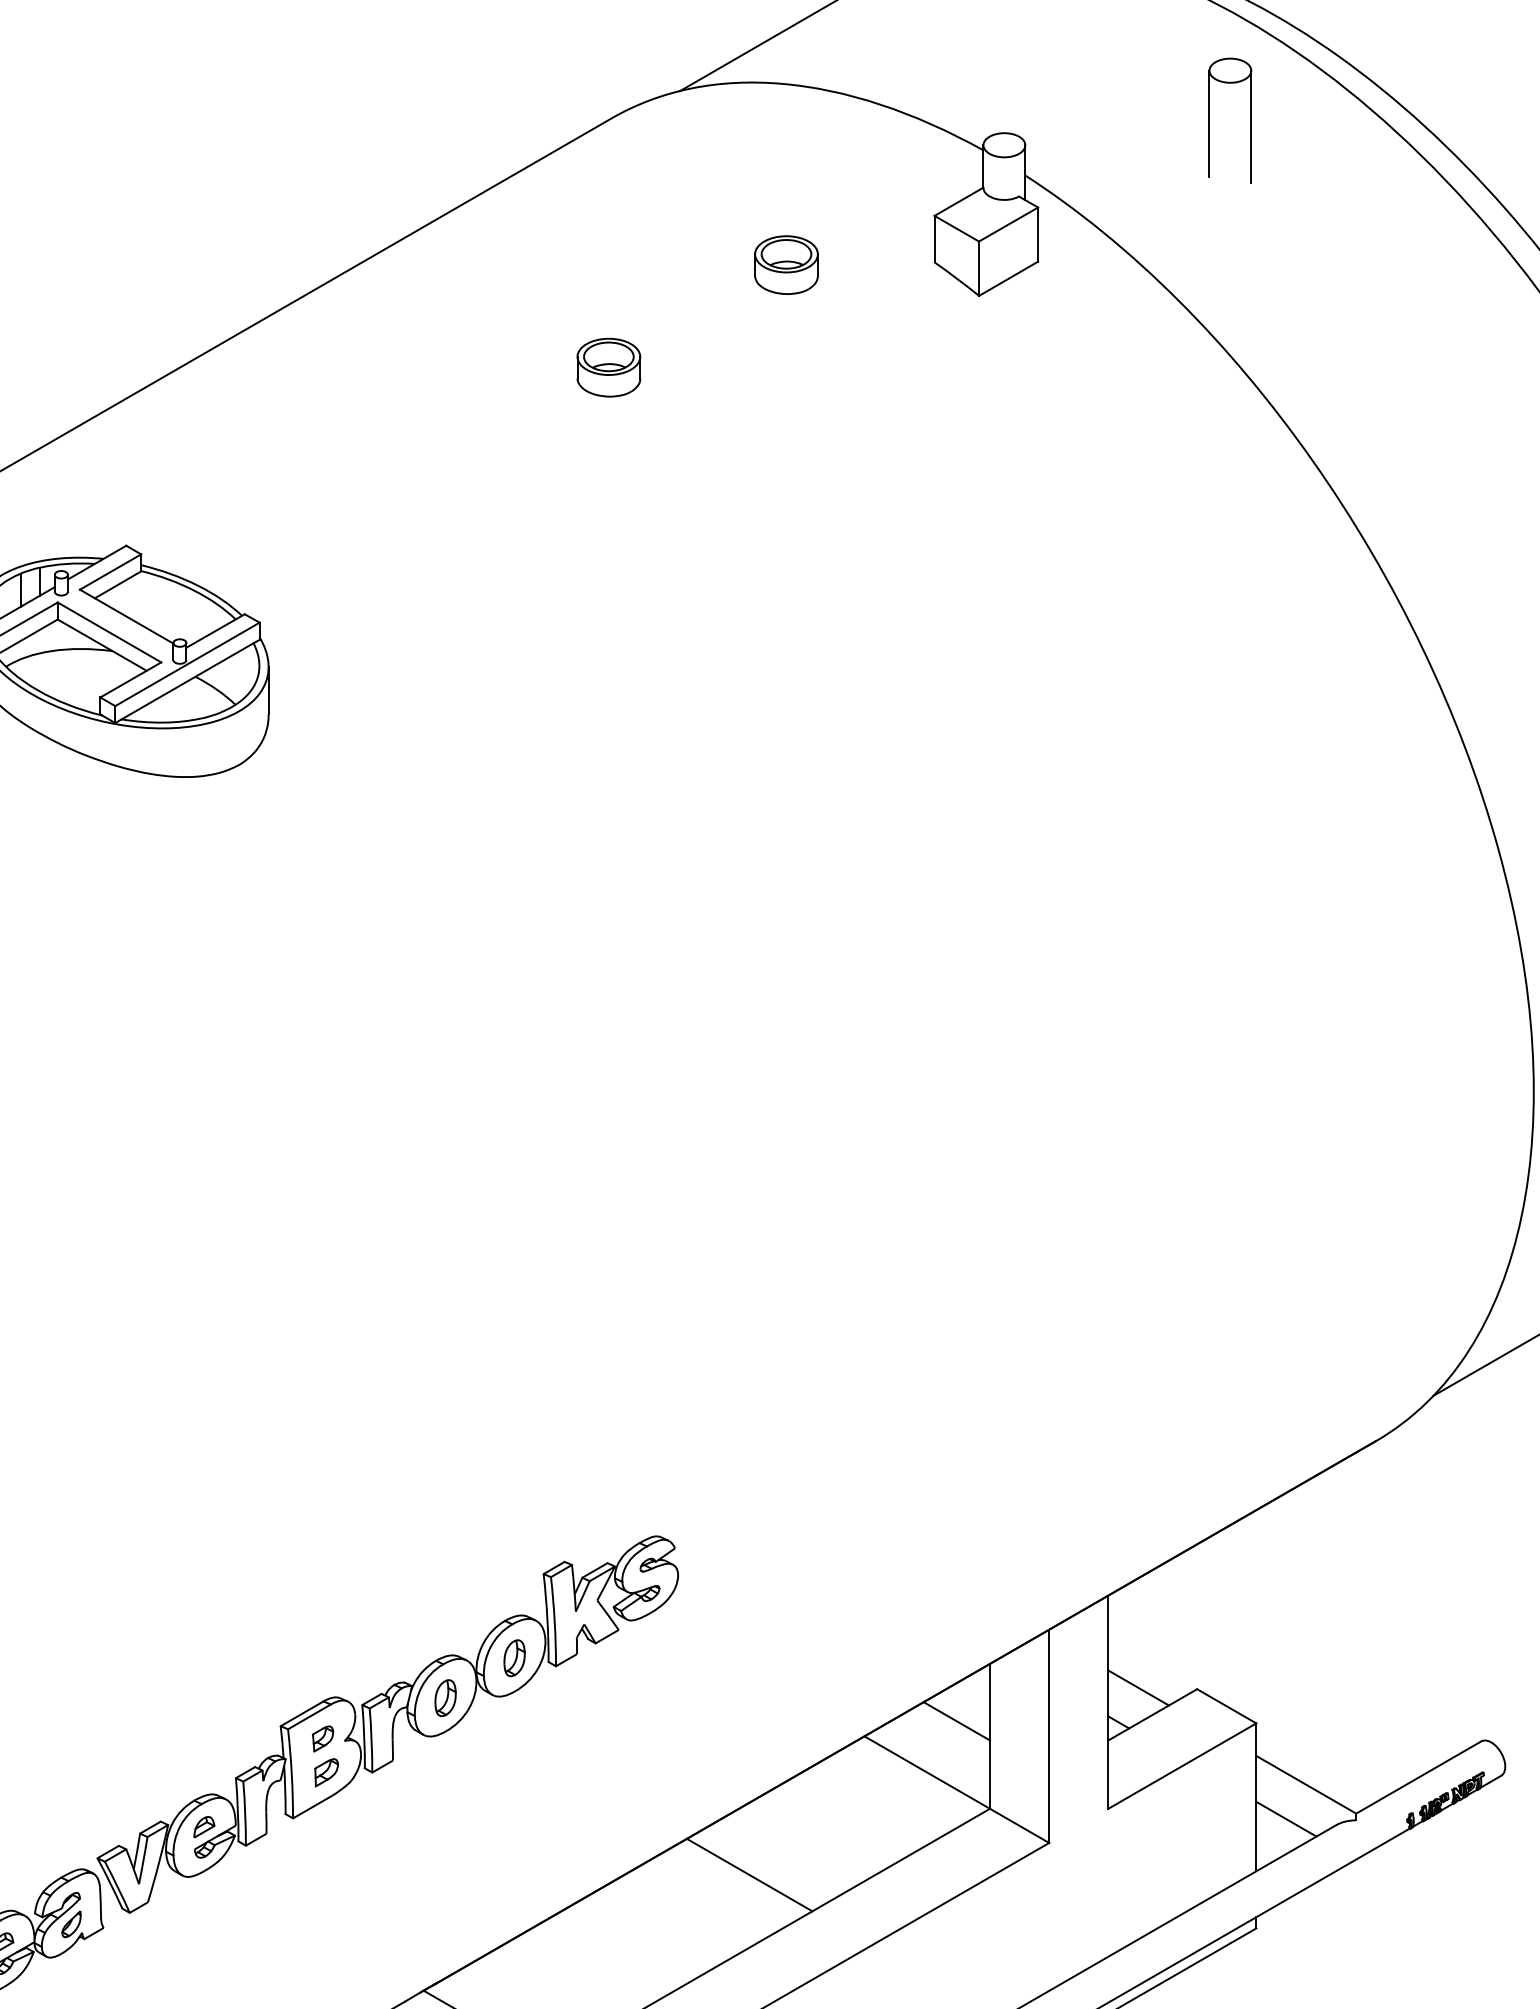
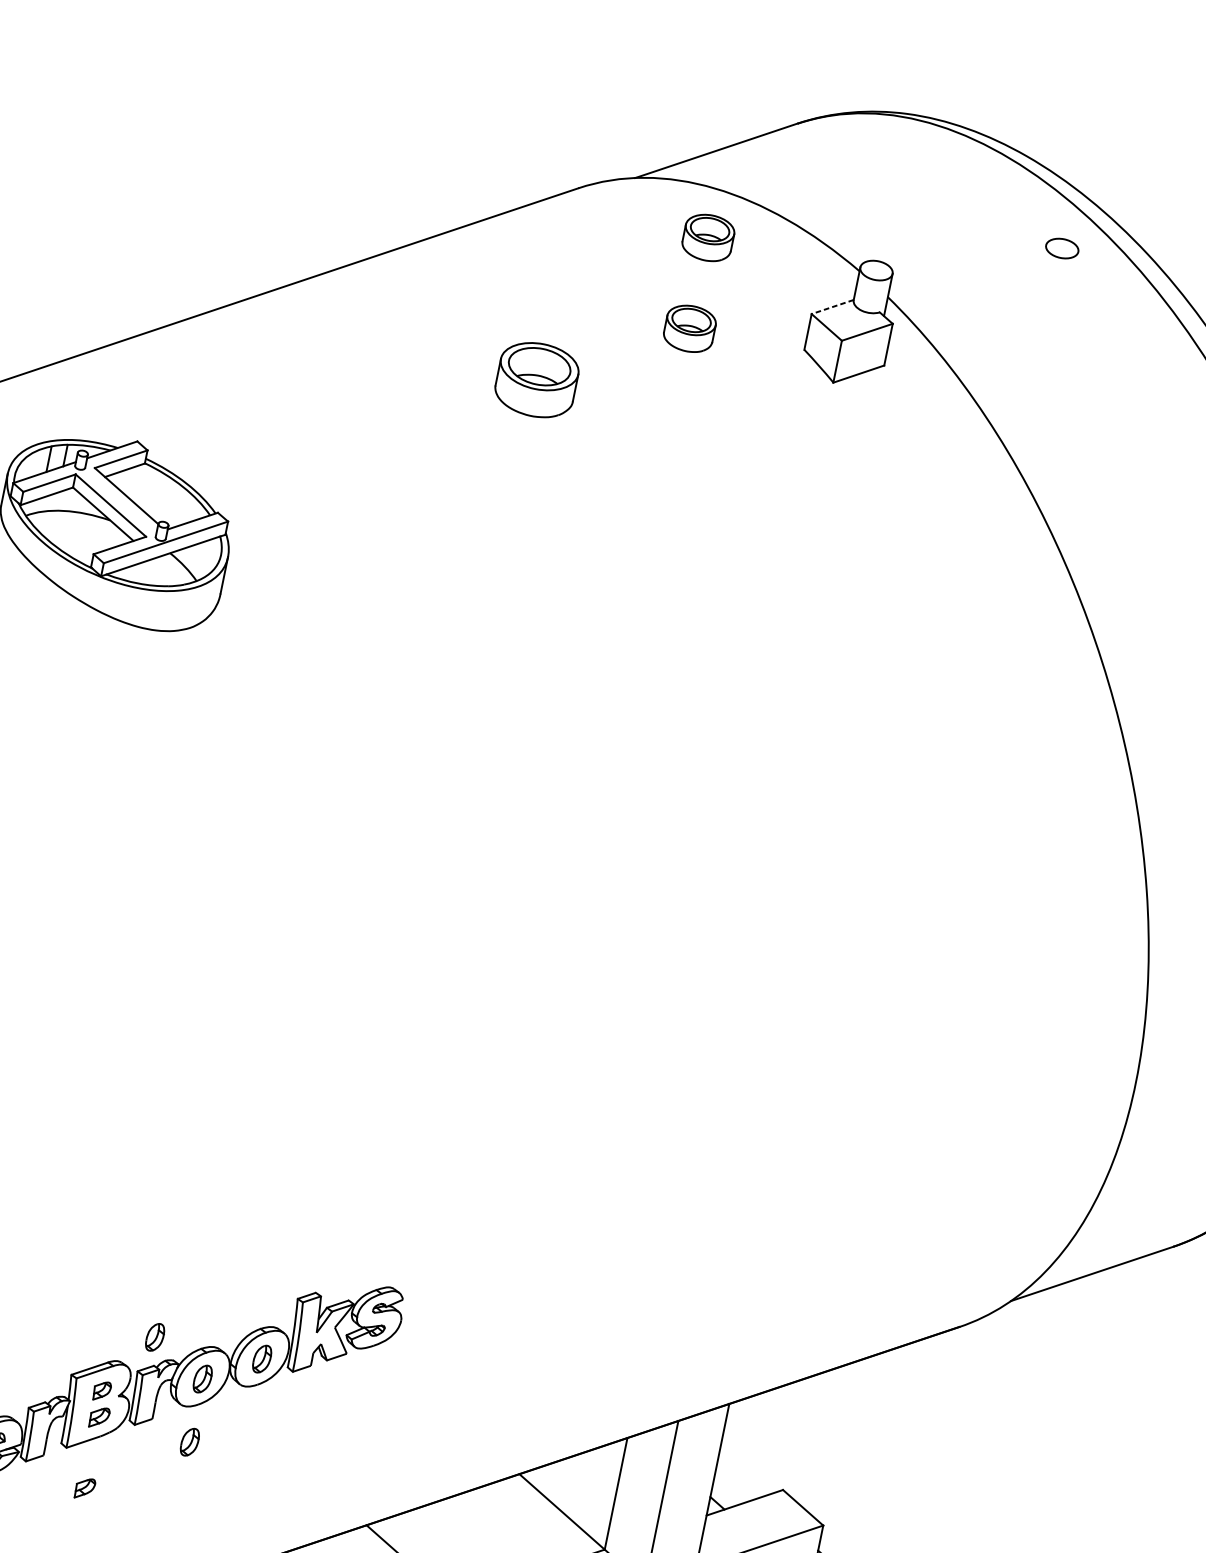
line: (1209, 123) -> (1037, 285), removed
line: (1251, 126) -> (1069, 294), removed
part: (786, 146) -> (708, 237), added
line: (958, 202) -> (832, 307), solid -> dashed
part: (608, 367) -> (536, 379), size x1.6
part: (375, 1658) -> (155, 1337), added
line: (1138, 1687) -> (738, 1479), removed
line: (956, 1721) -> (592, 1477), removed
part: (445, 1780) -> (189, 1442), added
part: (326, 1864) -> (84, 1488), added

